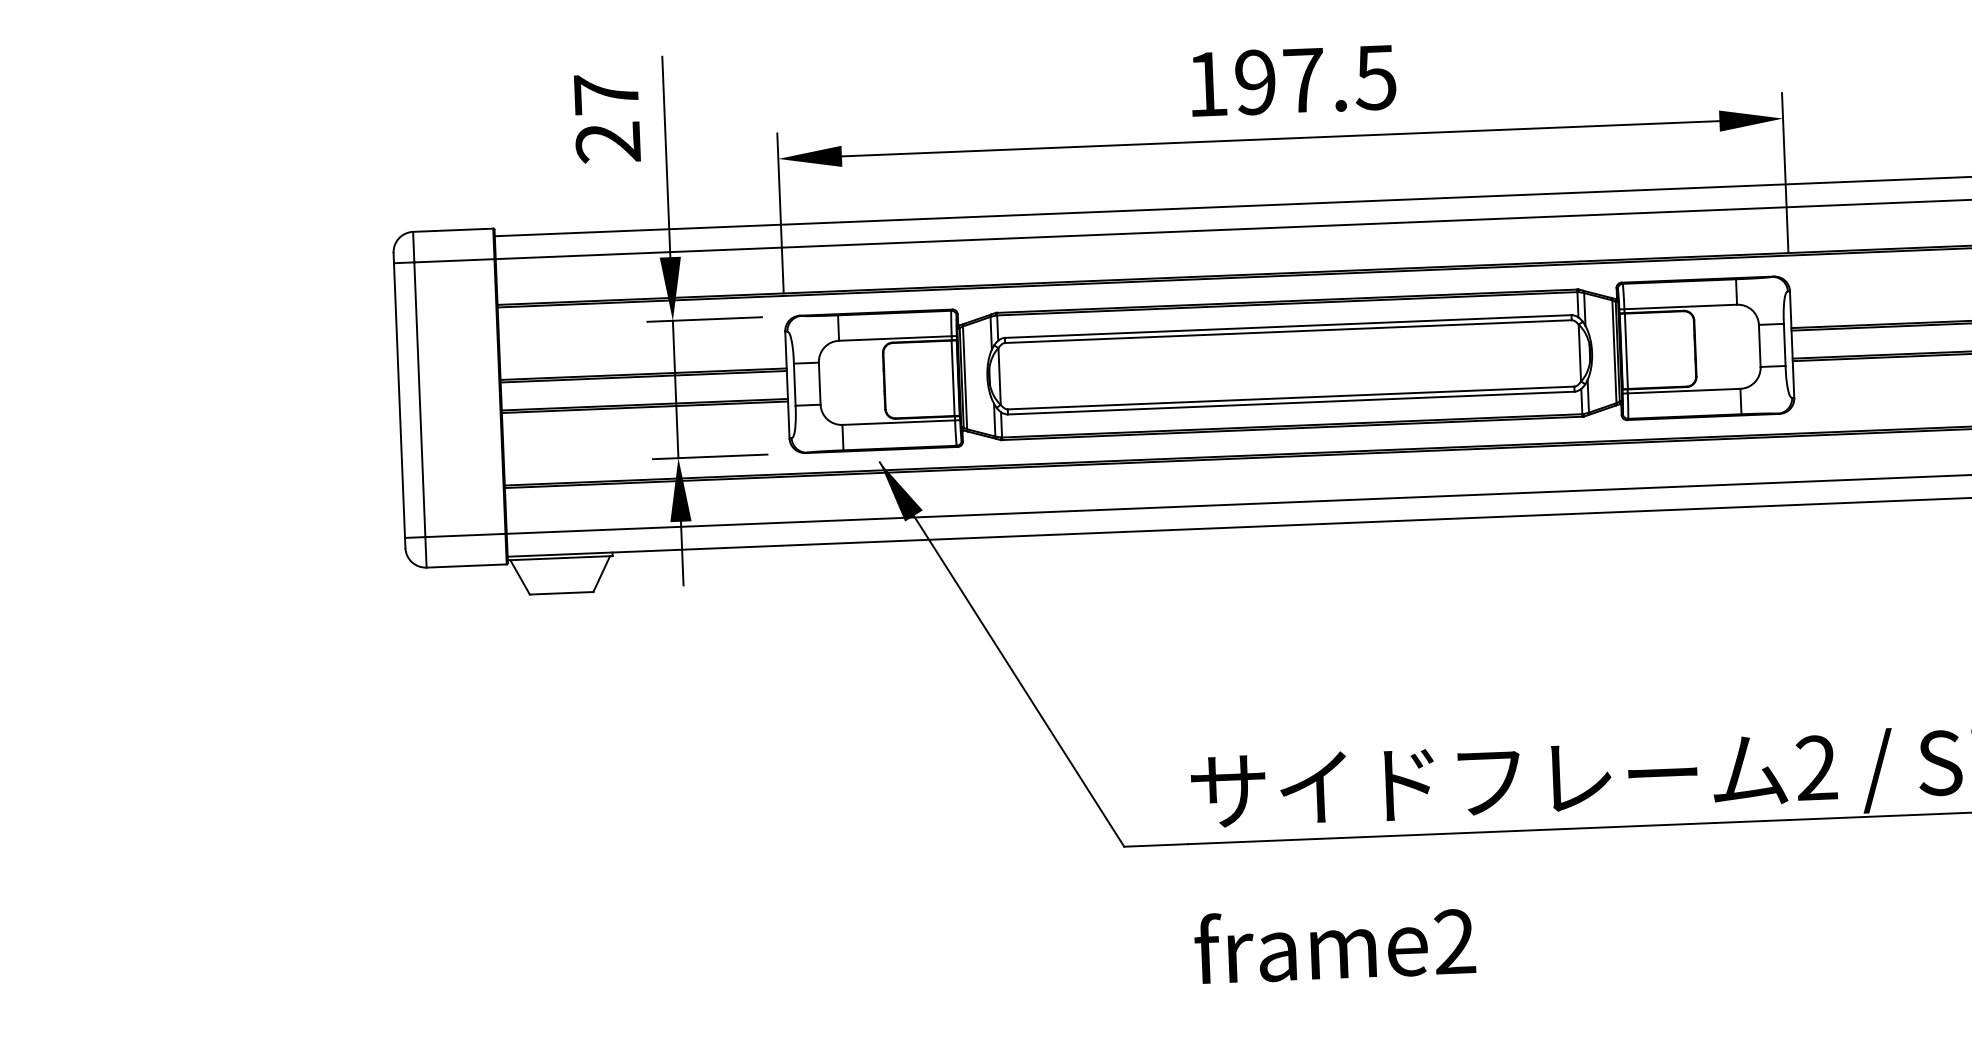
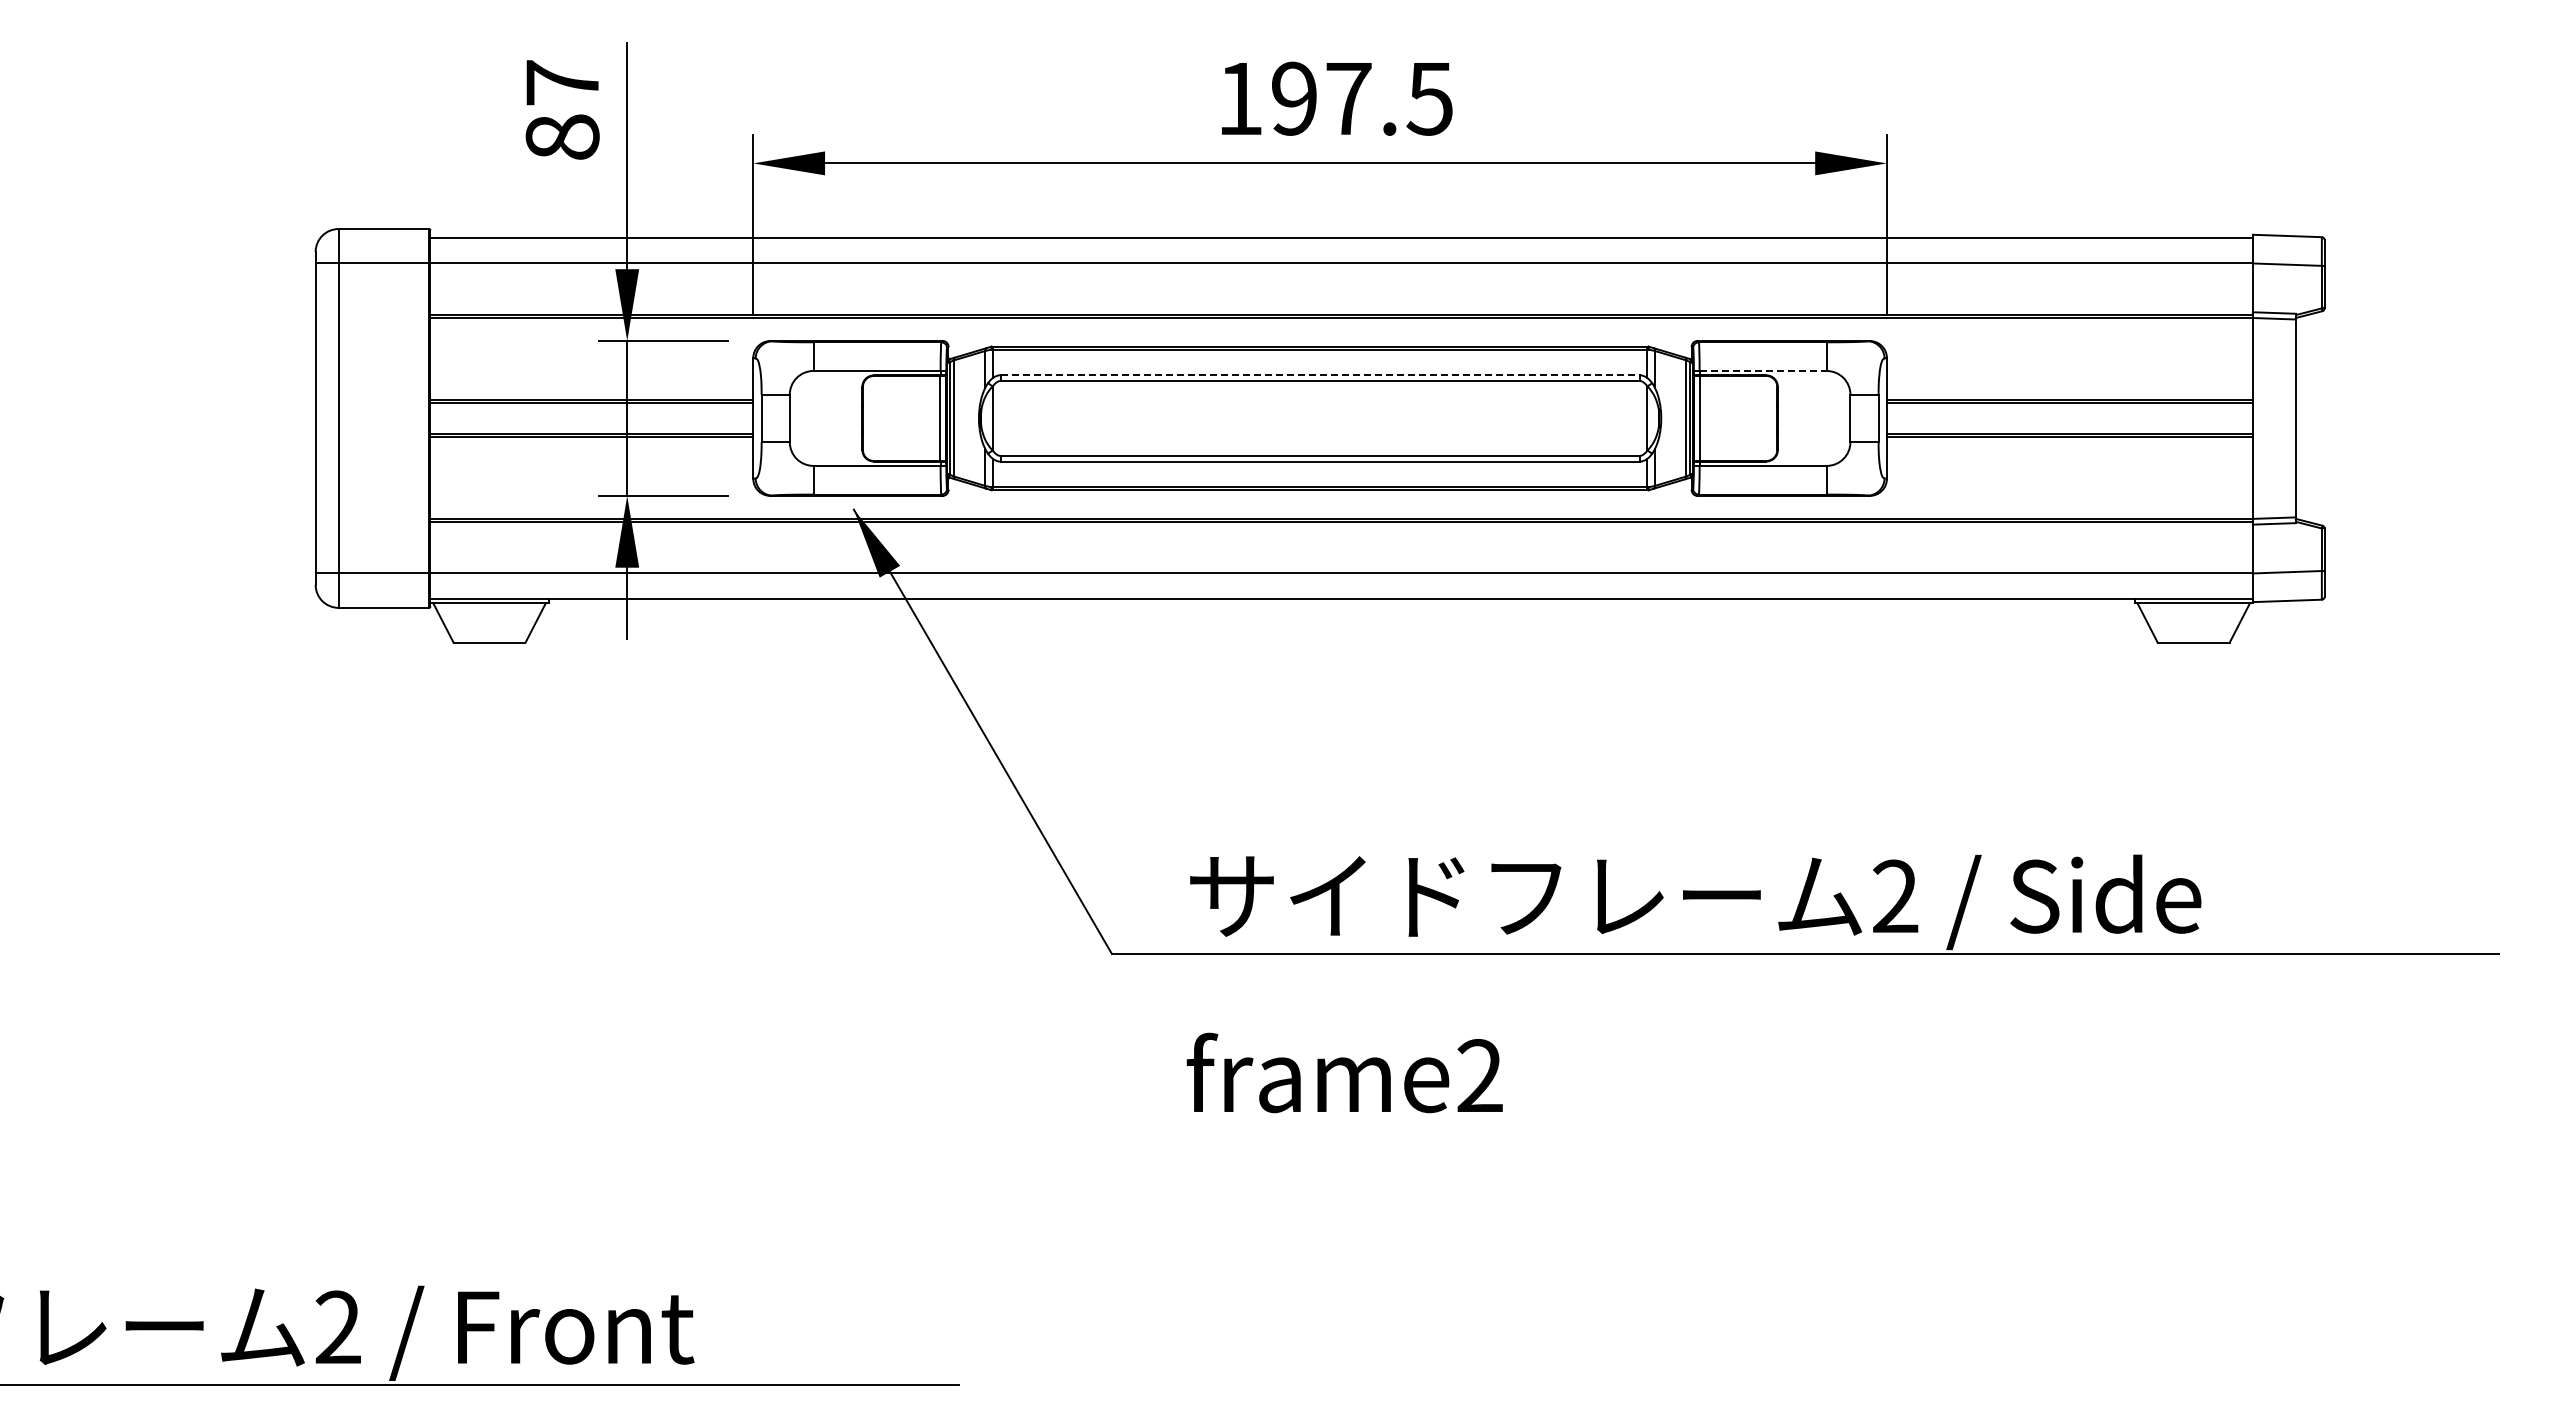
text: (608, 141) -> (562, 136), 27 -> 87
line: (1681, 306) -> (1763, 370), solid -> dashed
line: (1288, 326) -> (1320, 375), solid -> dashed

